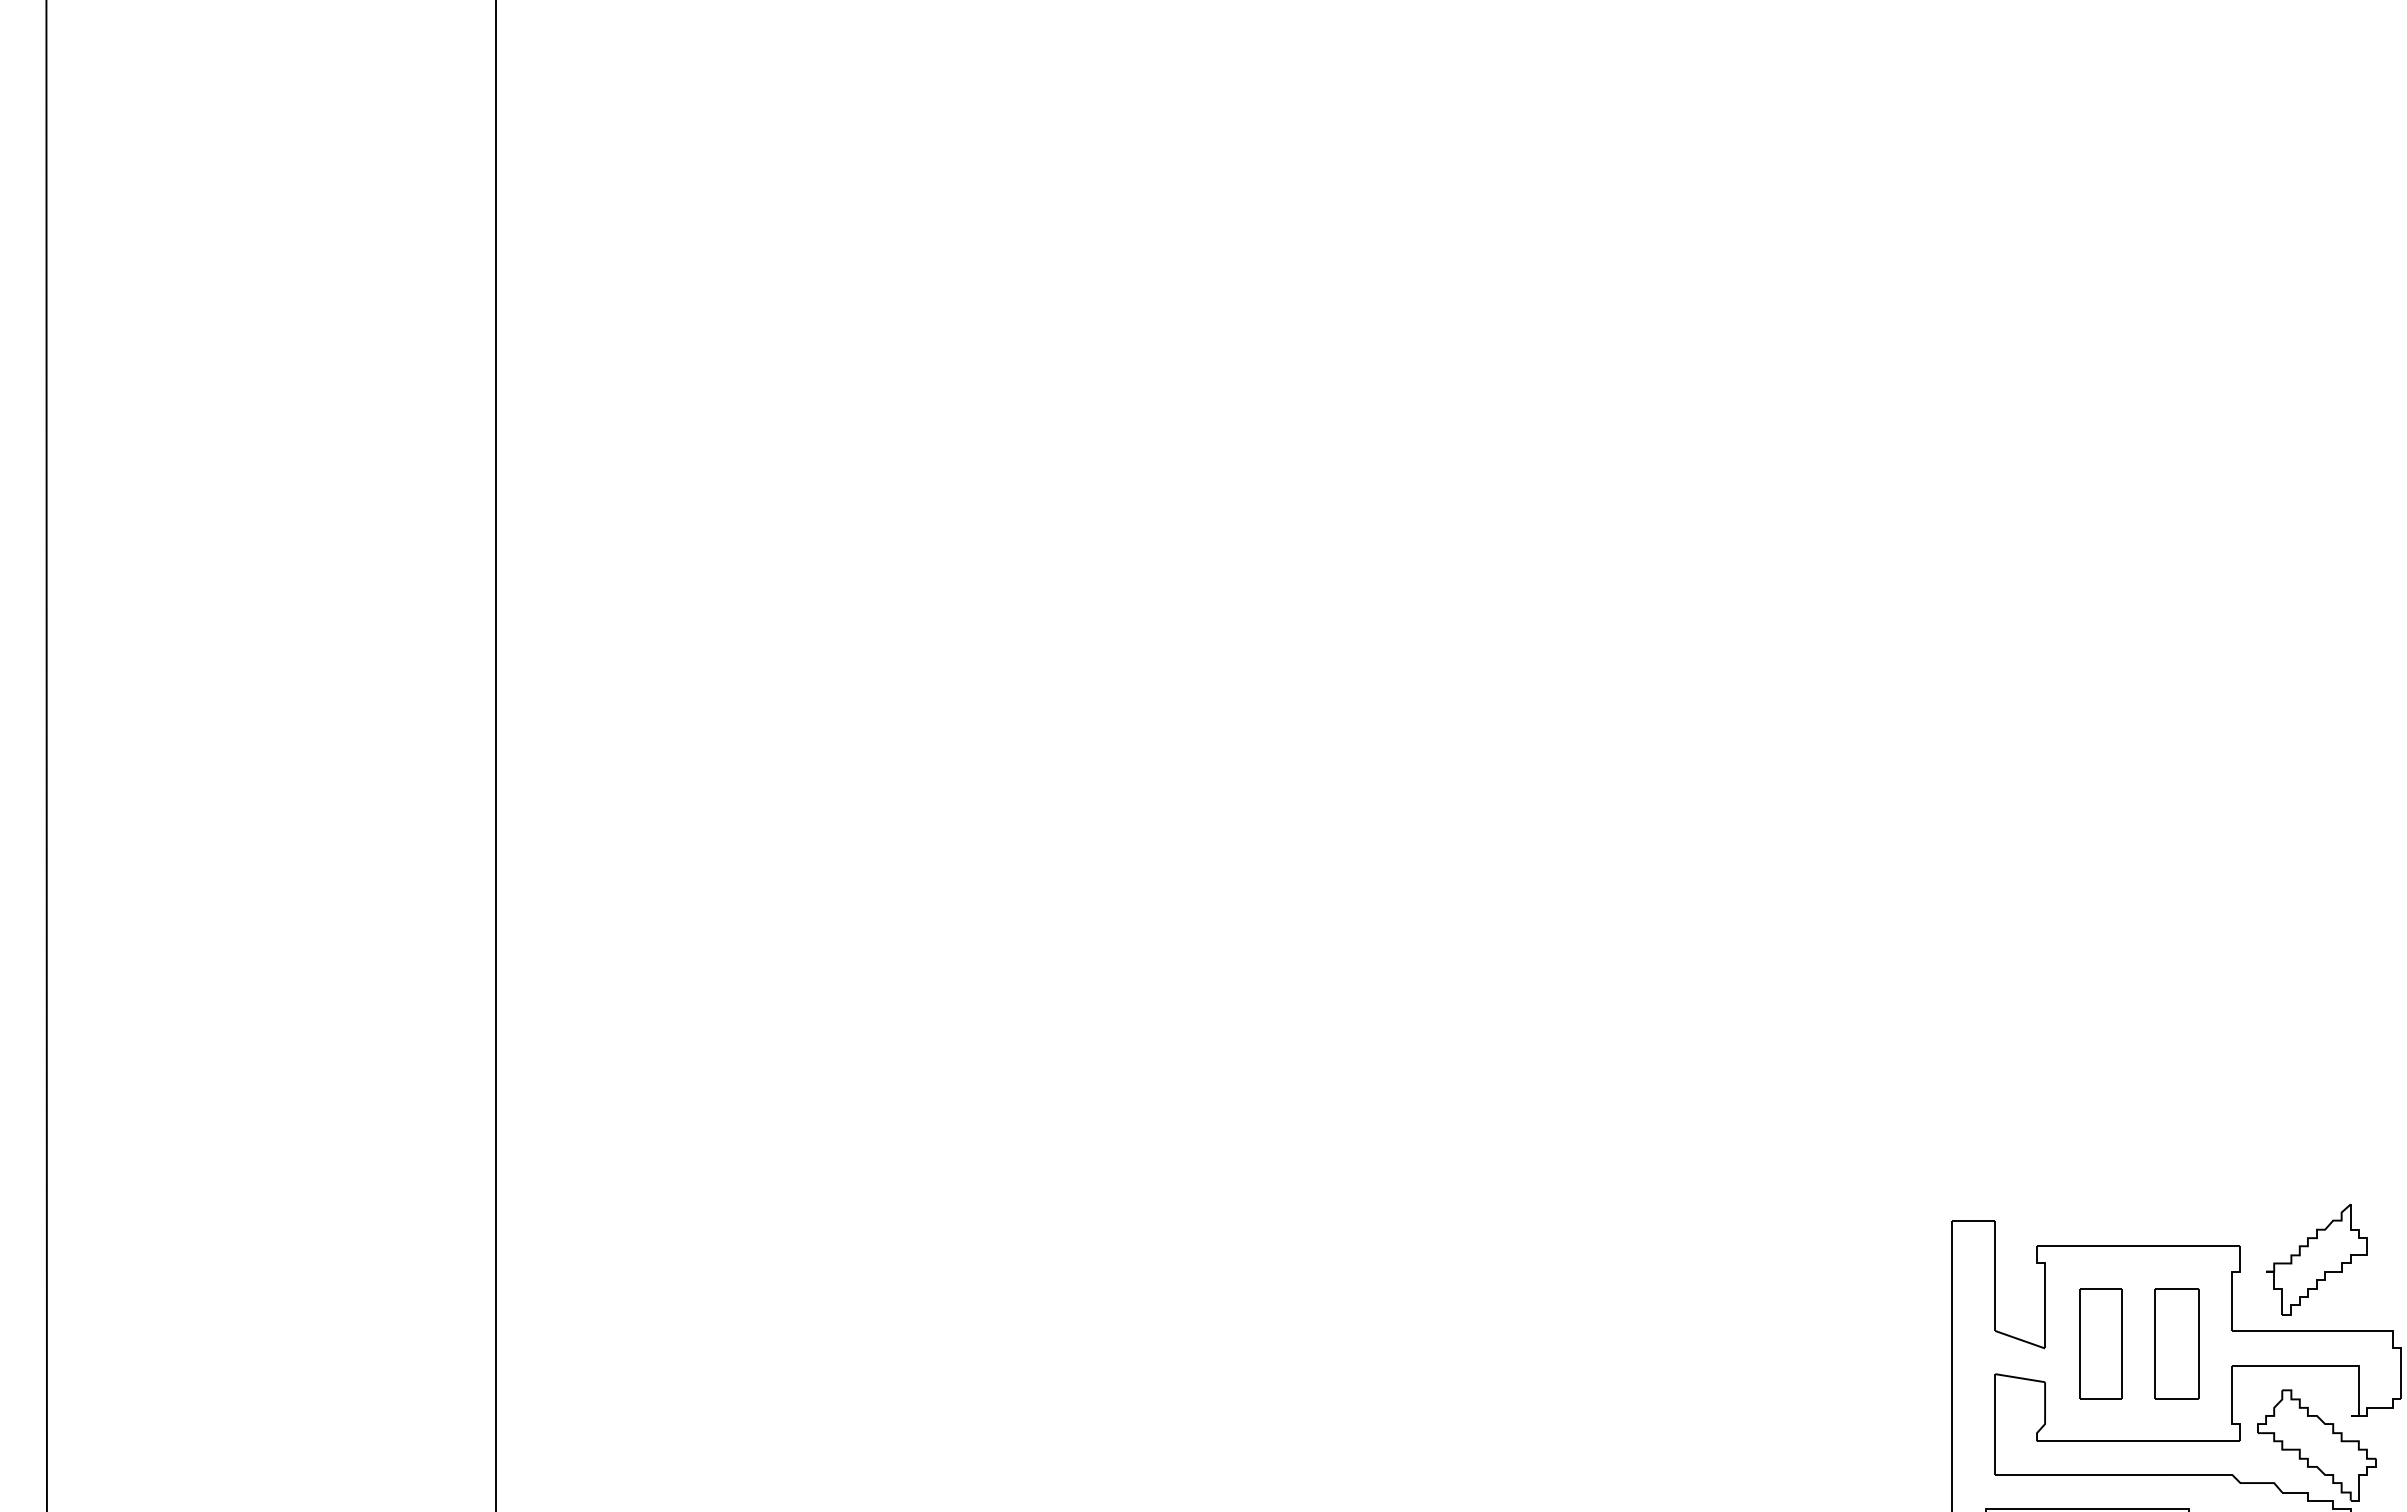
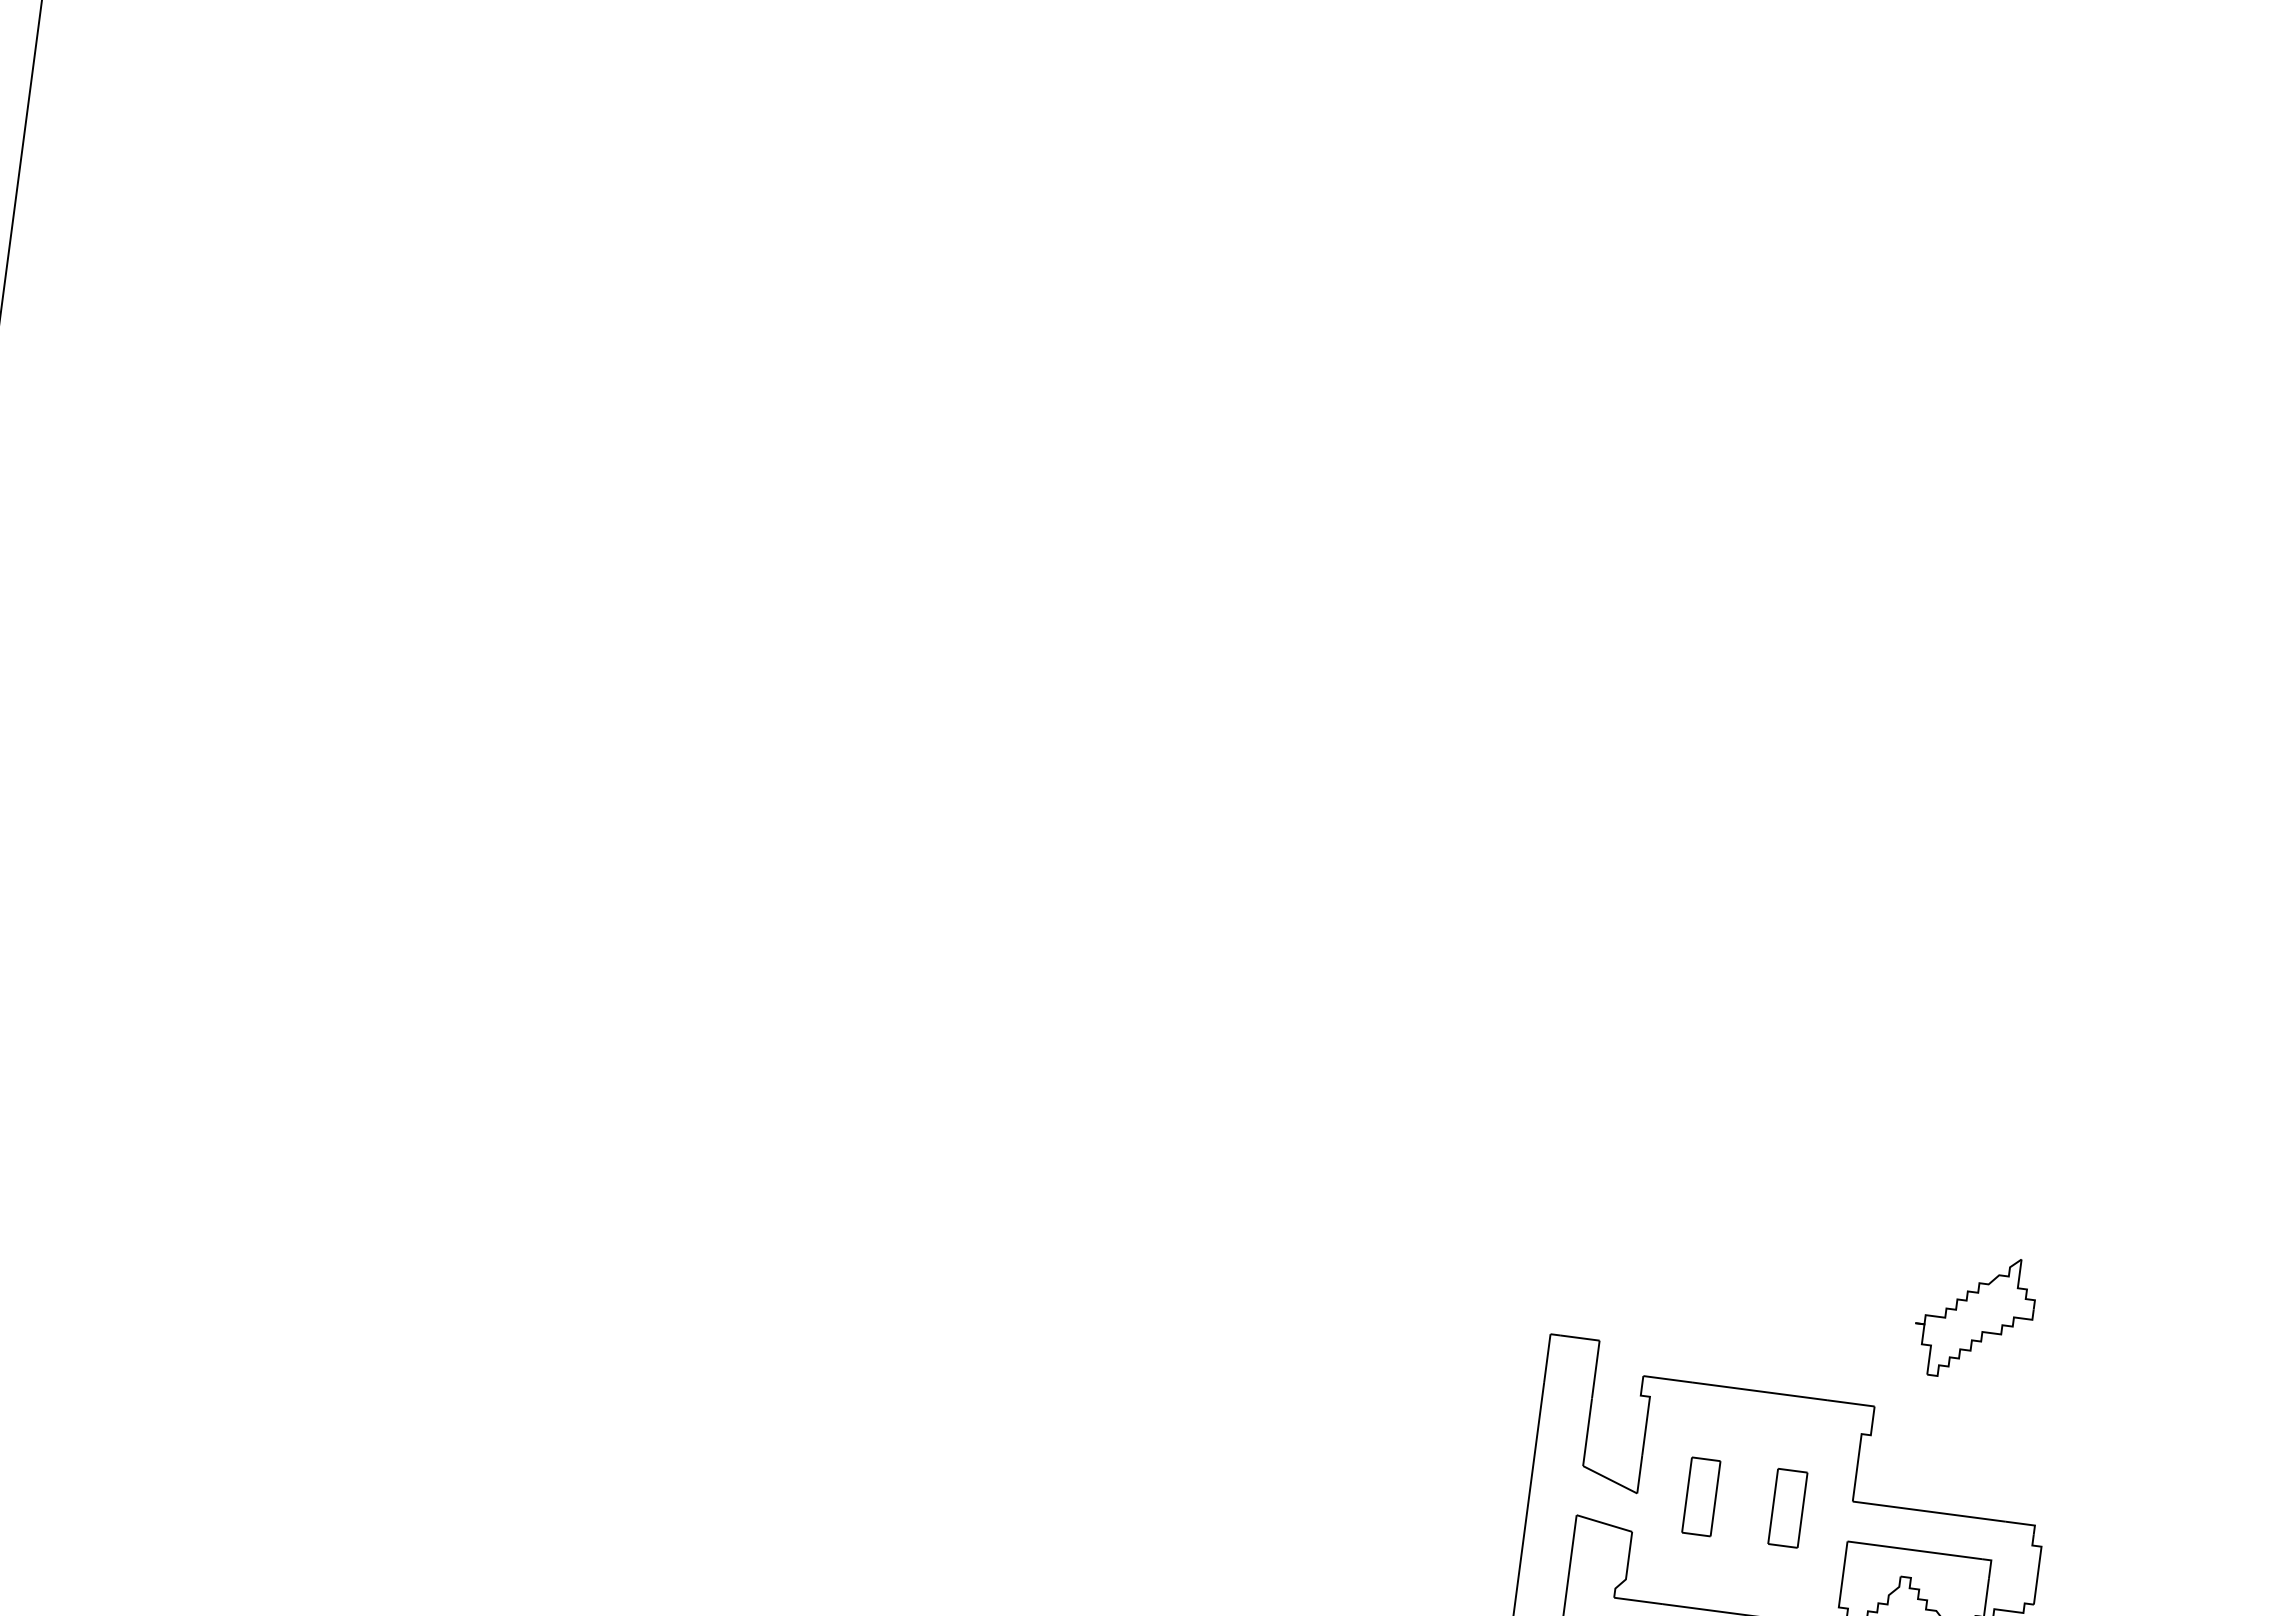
part: (2316, 1259) -> (1974, 1316), moved
part: (2100, 1343) -> (1700, 1496), size x0.6
part: (2176, 1343) -> (1787, 1507), size x0.6

